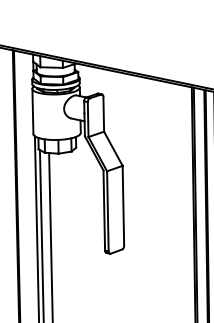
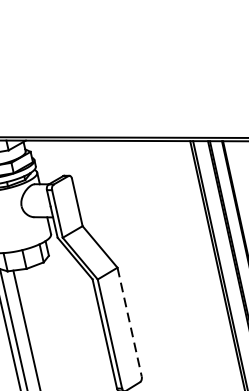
line: (123, 205) -> (129, 321), solid -> dashed

